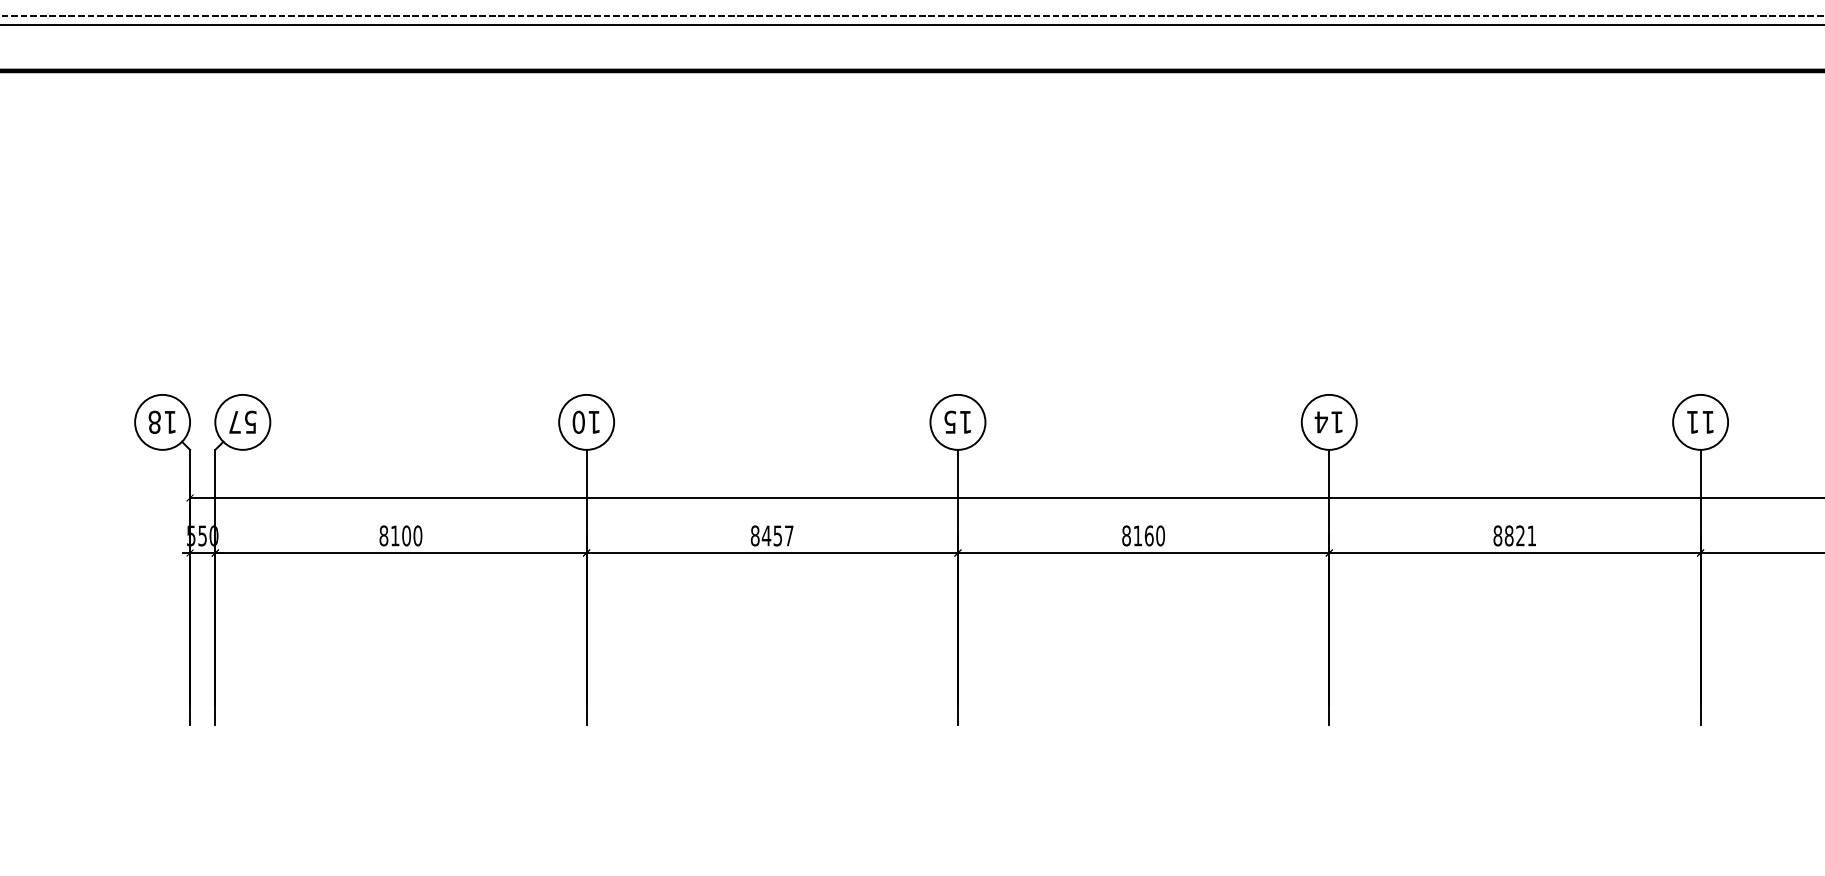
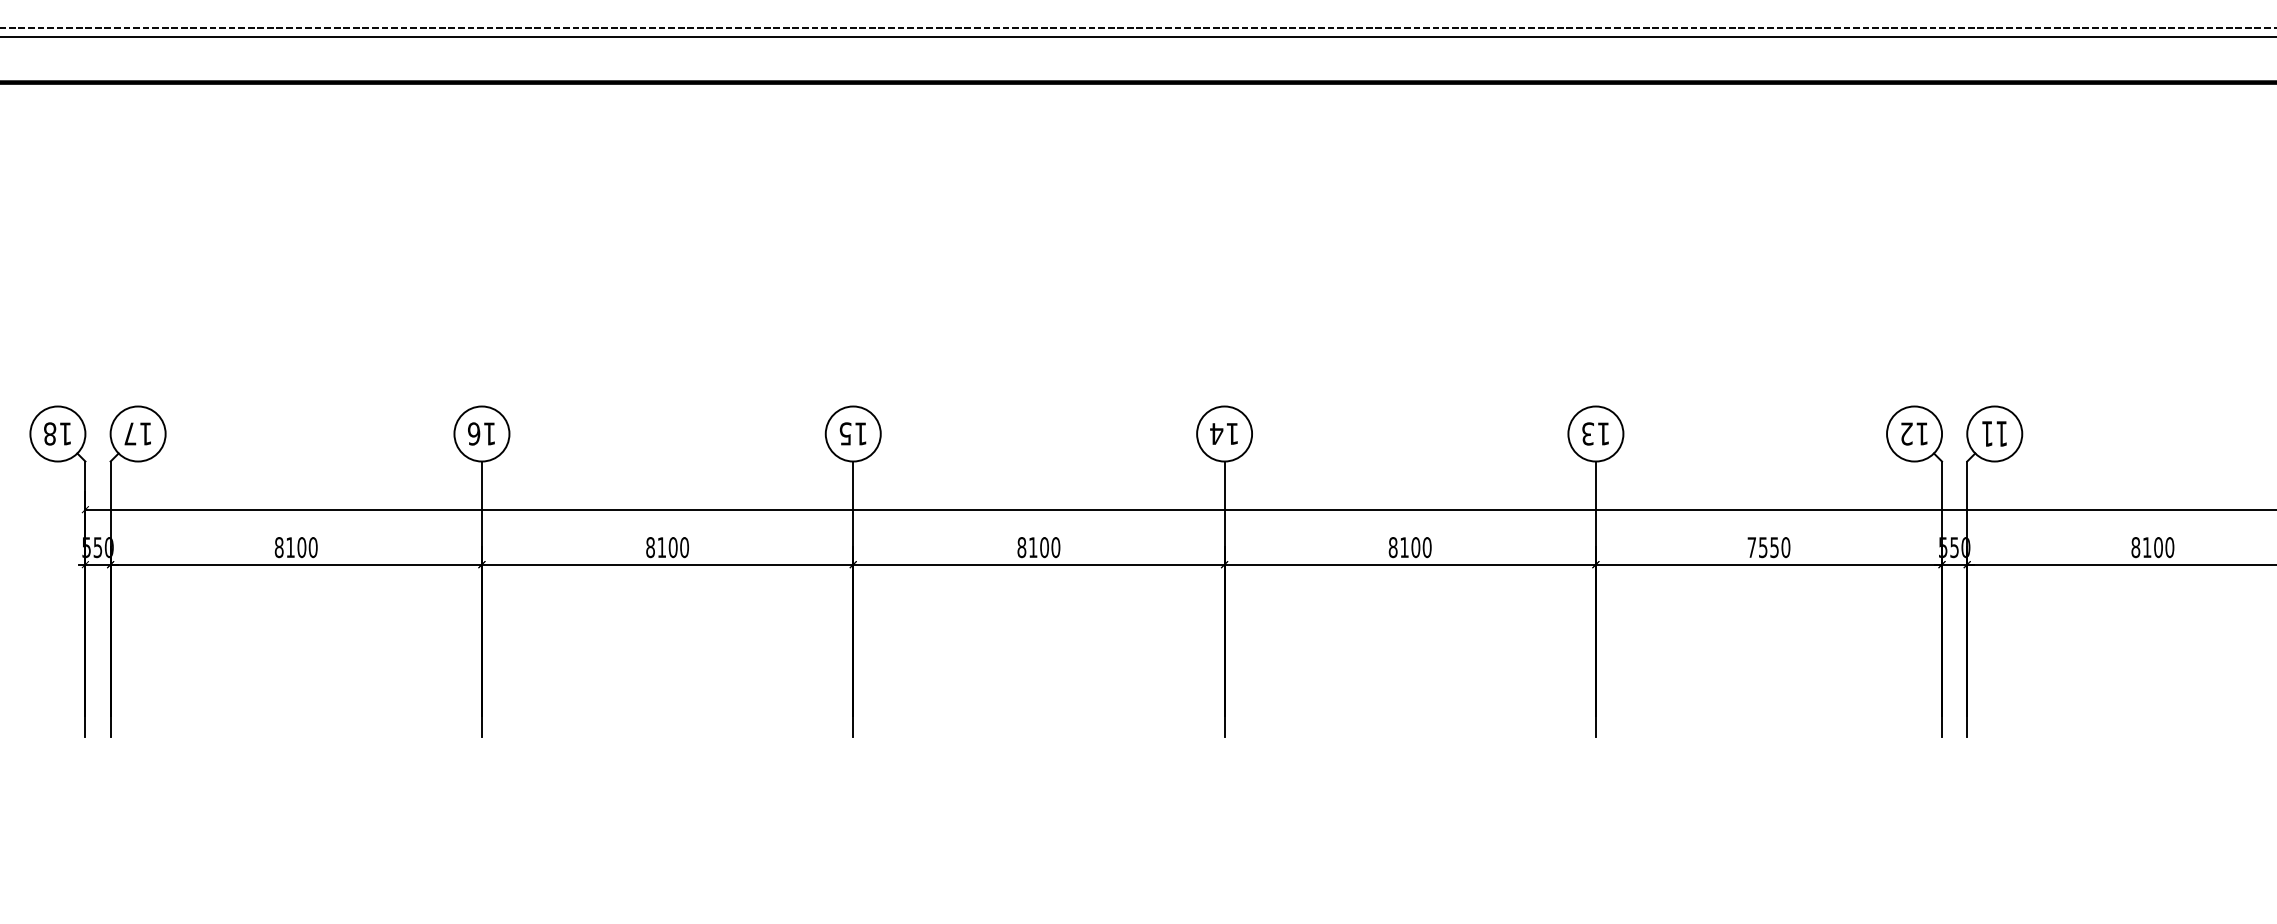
text: (250, 421) -> (145, 433), 57 -> 17
text: (579, 421) -> (474, 433), 10 -> 16
text: (1692, 421) -> (1587, 433), 11 -> 13
text: (777, 535) -> (672, 547), 8457 -> 8100
text: (1149, 535) -> (1044, 547), 8160 -> 8100
text: (1520, 535) -> (1415, 547), 8821 -> 8100

